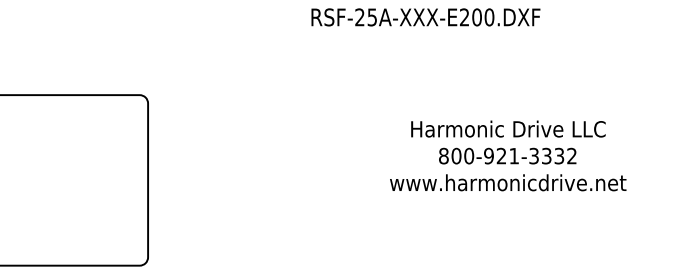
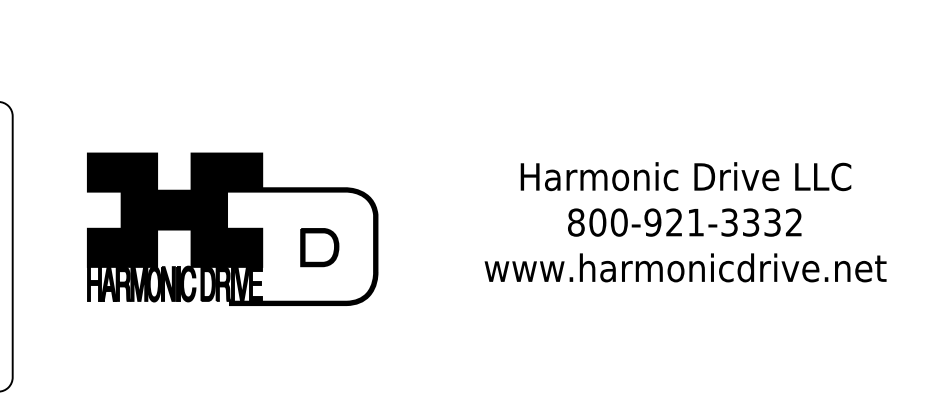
text: (508, 155) -> (686, 221), moved
part: (277, 169) -> (232, 228), added

